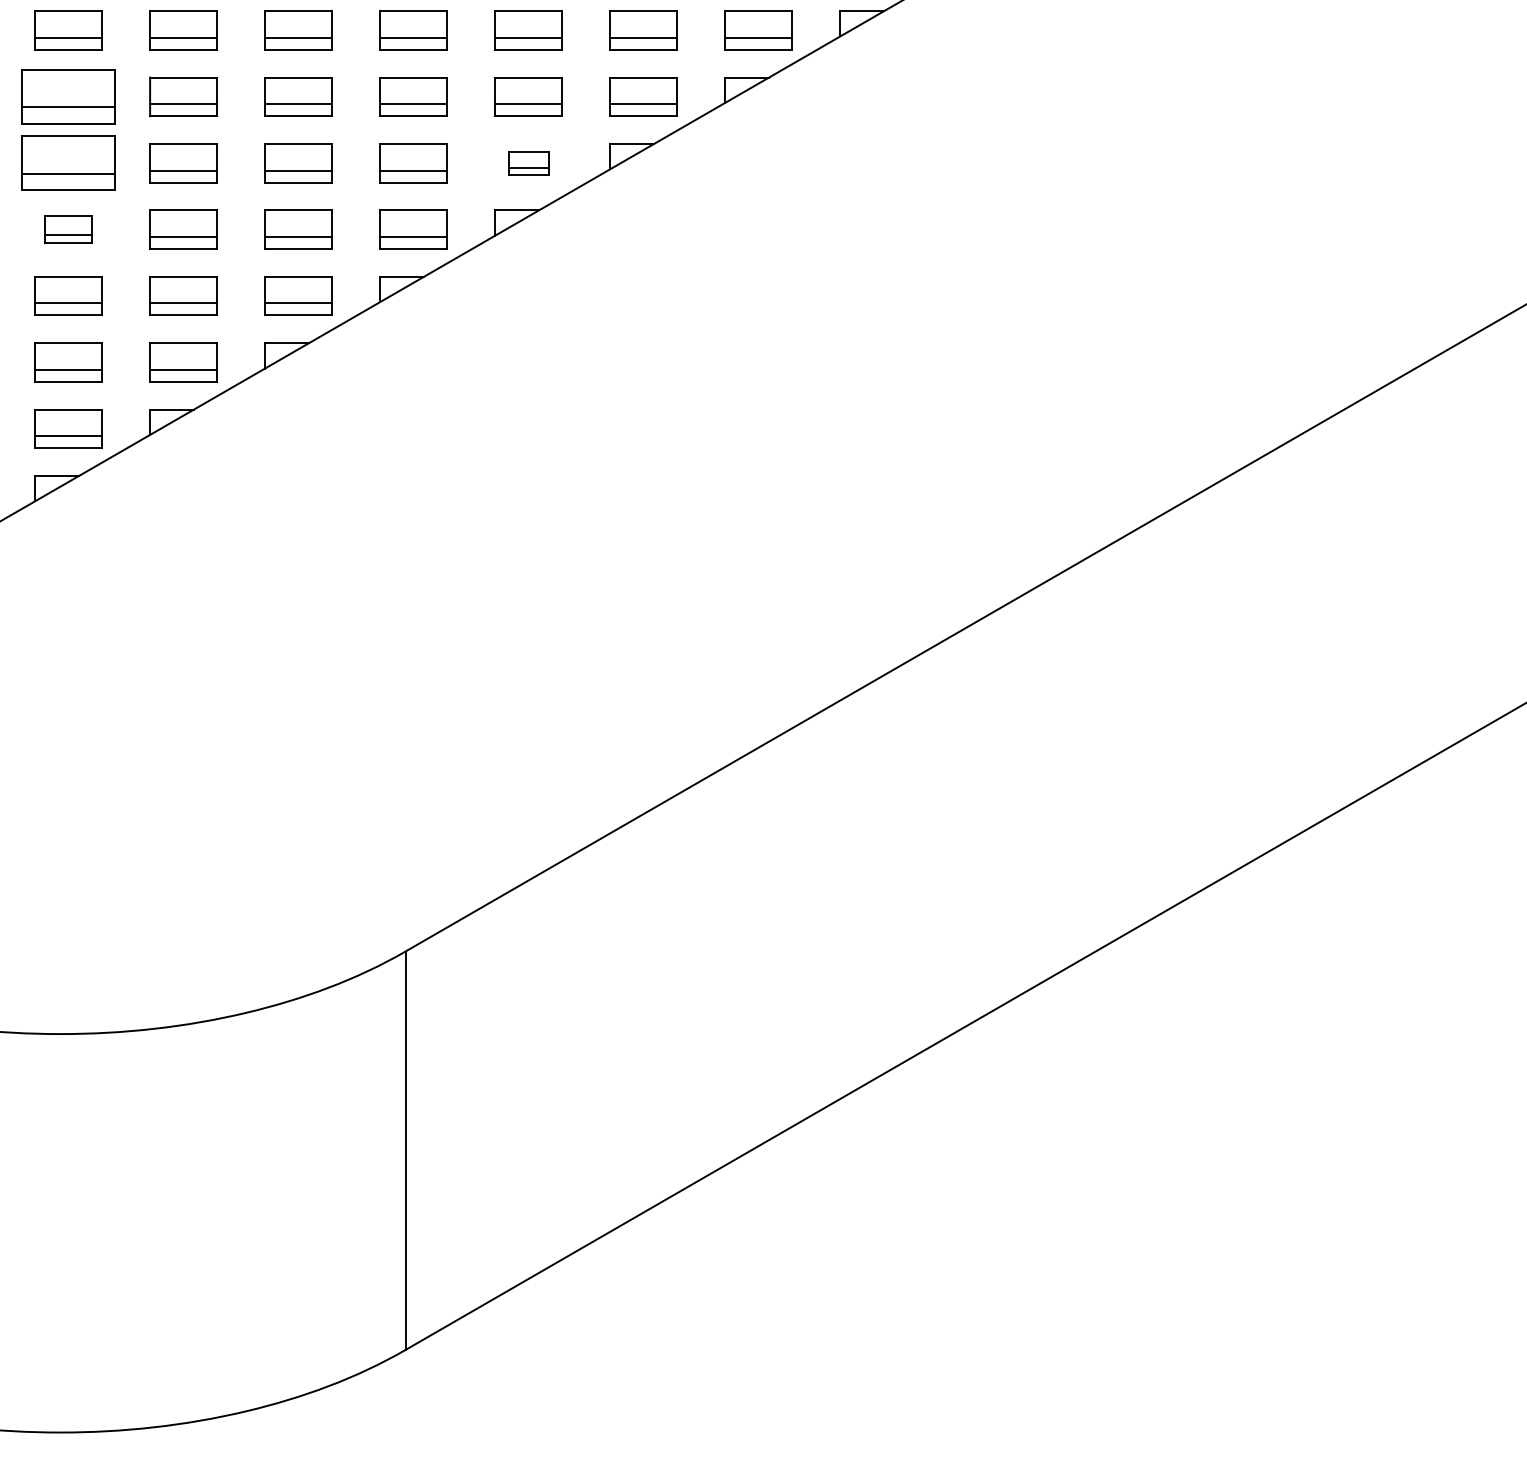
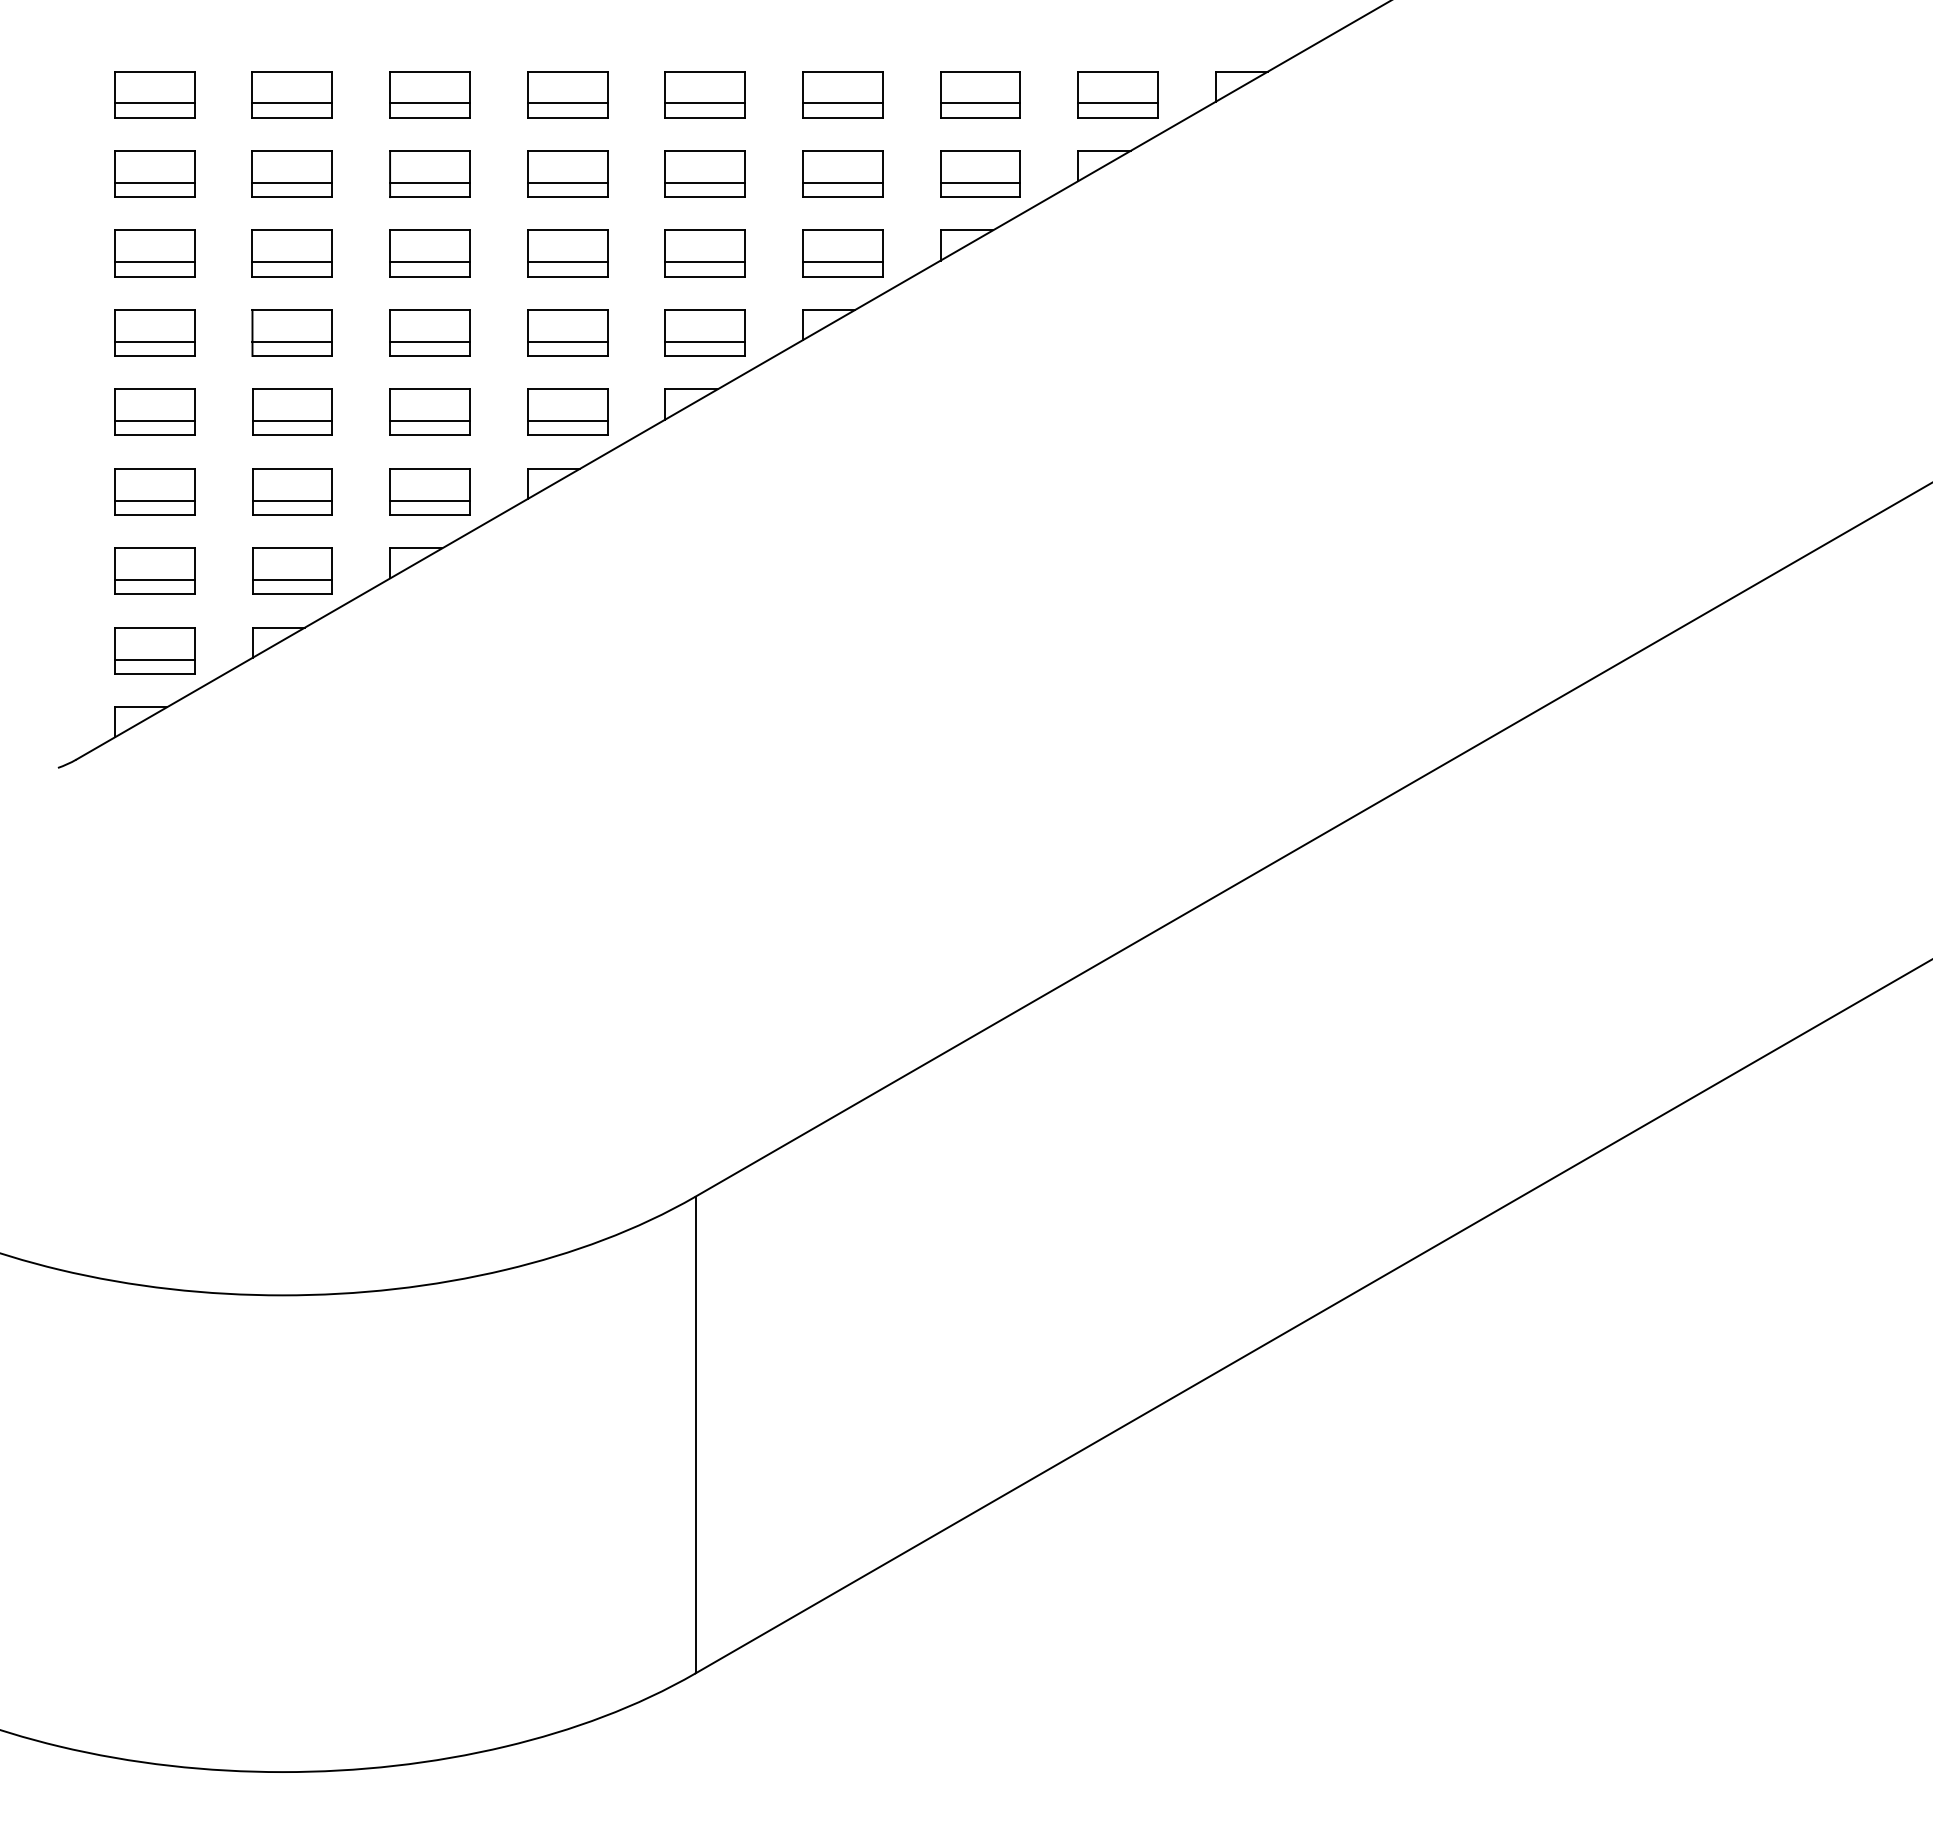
part: (67, 96) -> (291, 173), size x0.71
part: (67, 163) -> (291, 253), size x0.71
part: (528, 163) -> (842, 253), size x1.67
part: (67, 229) -> (291, 332), size x1.43

